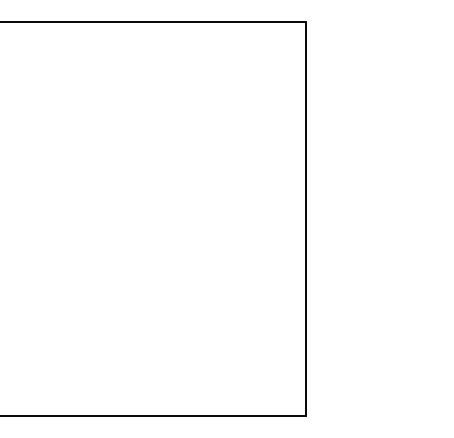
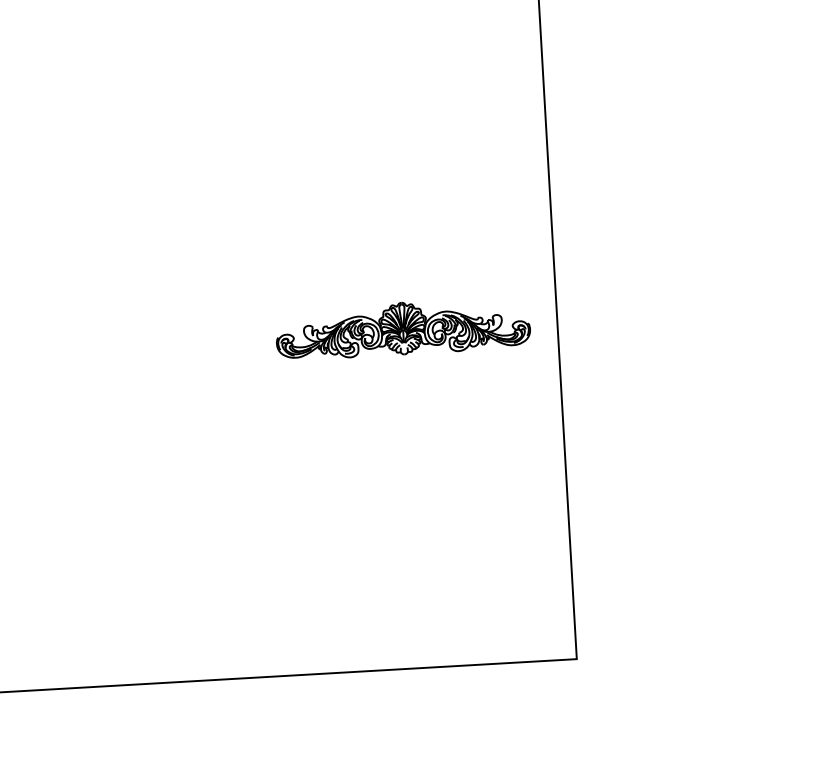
part: (225, 239) -> (401, 327), added

